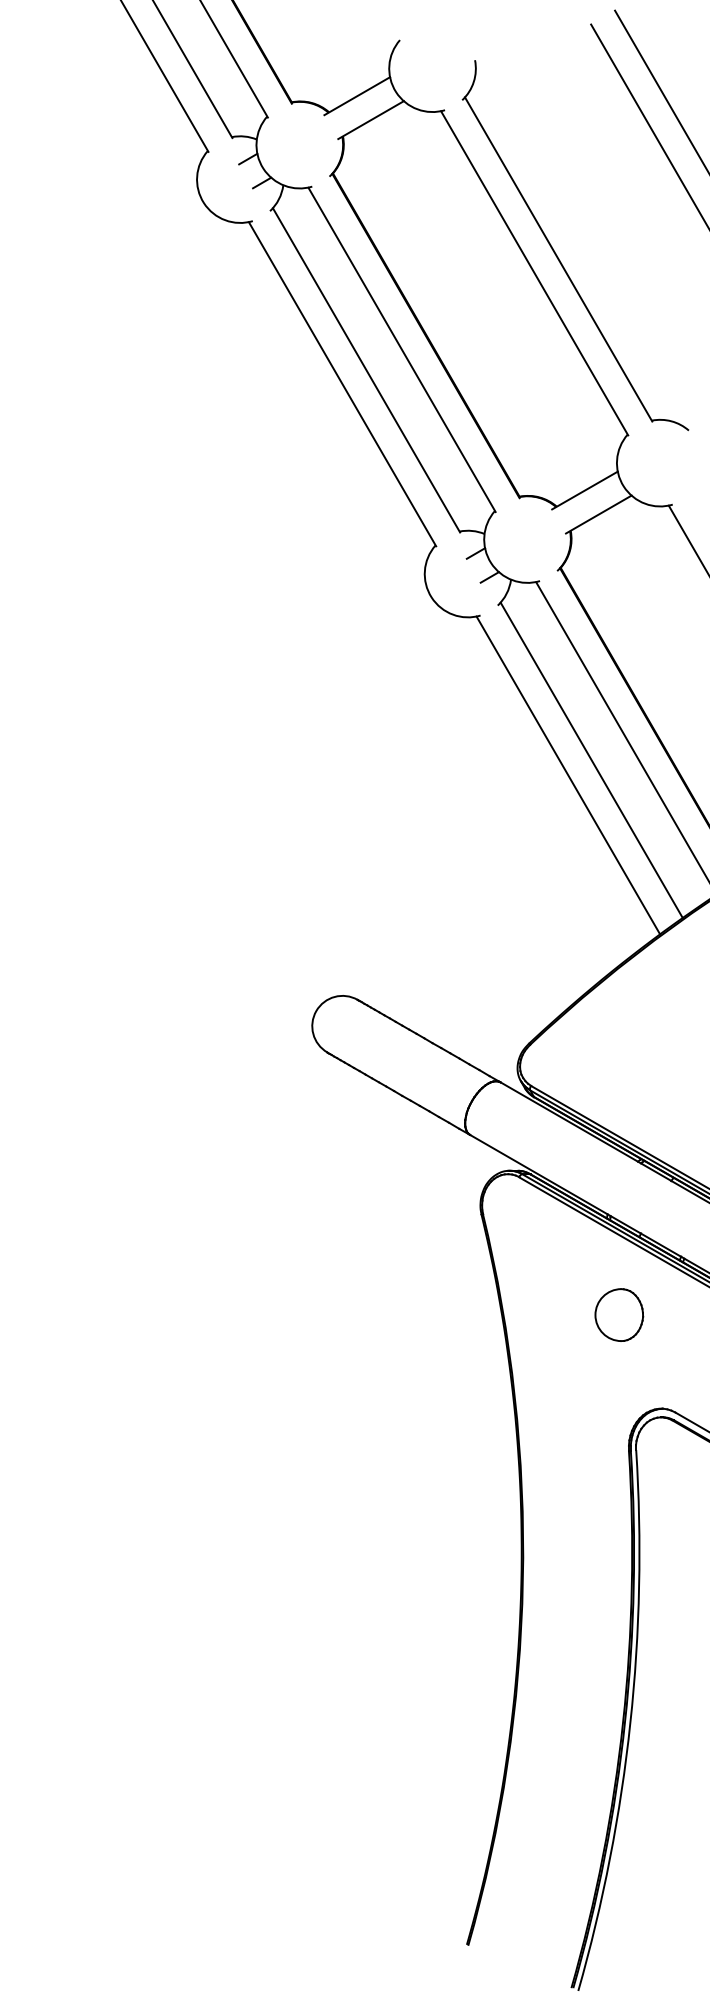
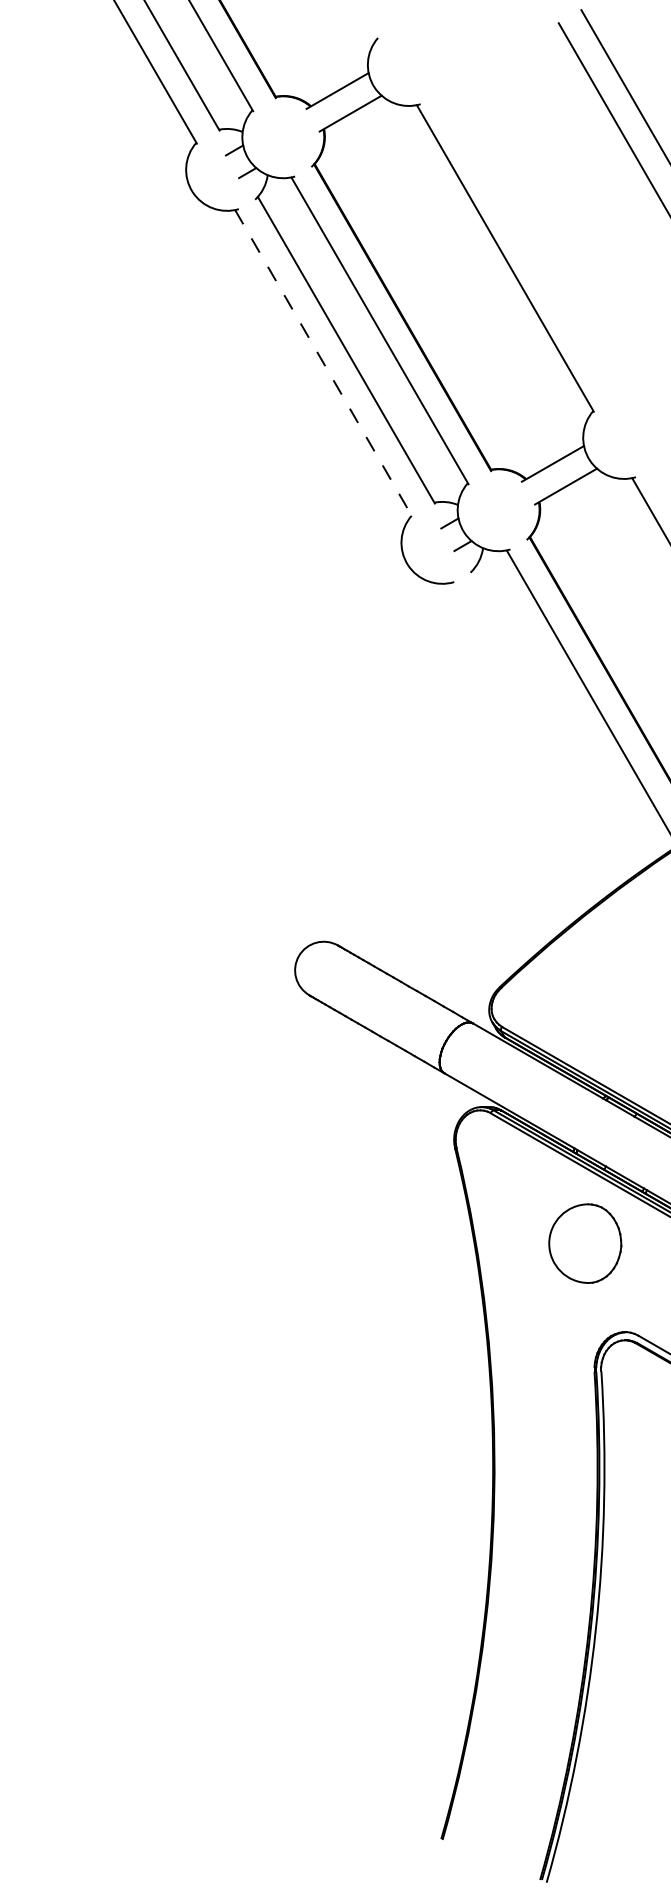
part: (557, 255) -> (526, 241), removed
line: (342, 384) -> (323, 363), solid -> dashed
line: (591, 760) -> (559, 719), removed
line: (568, 775) -> (537, 733), removed
part: (619, 1314) -> (585, 1243), size x1.6

